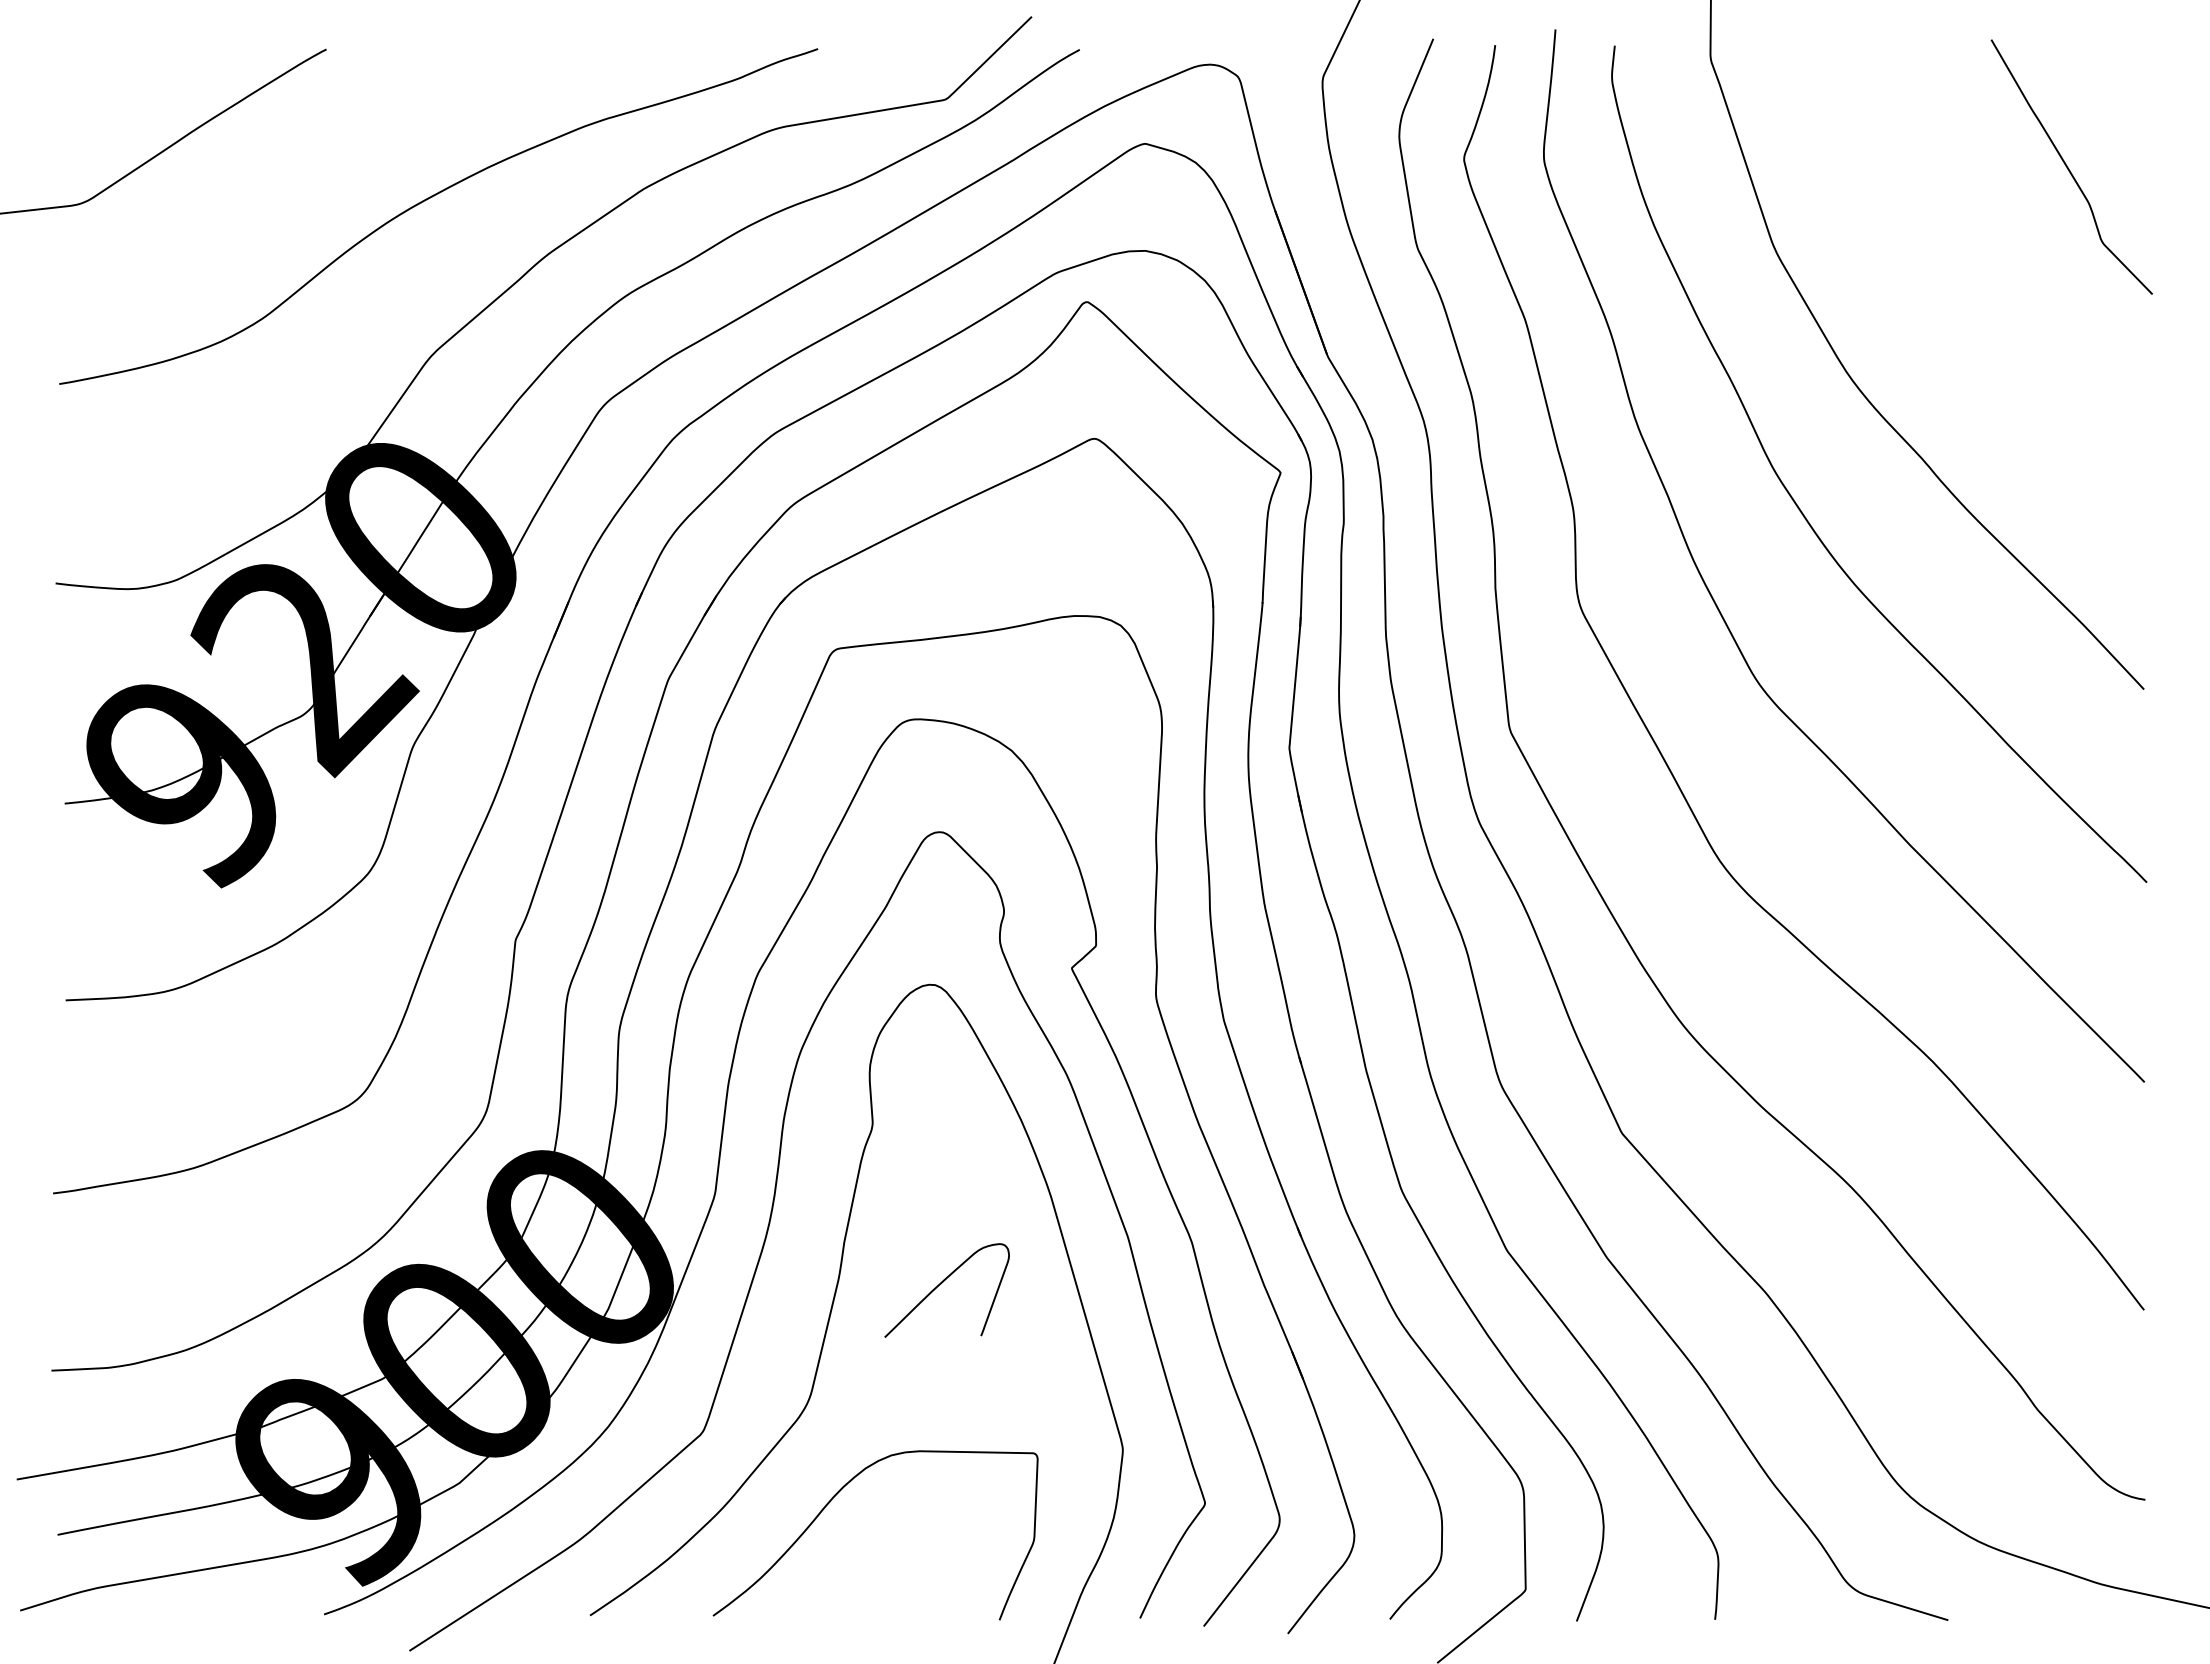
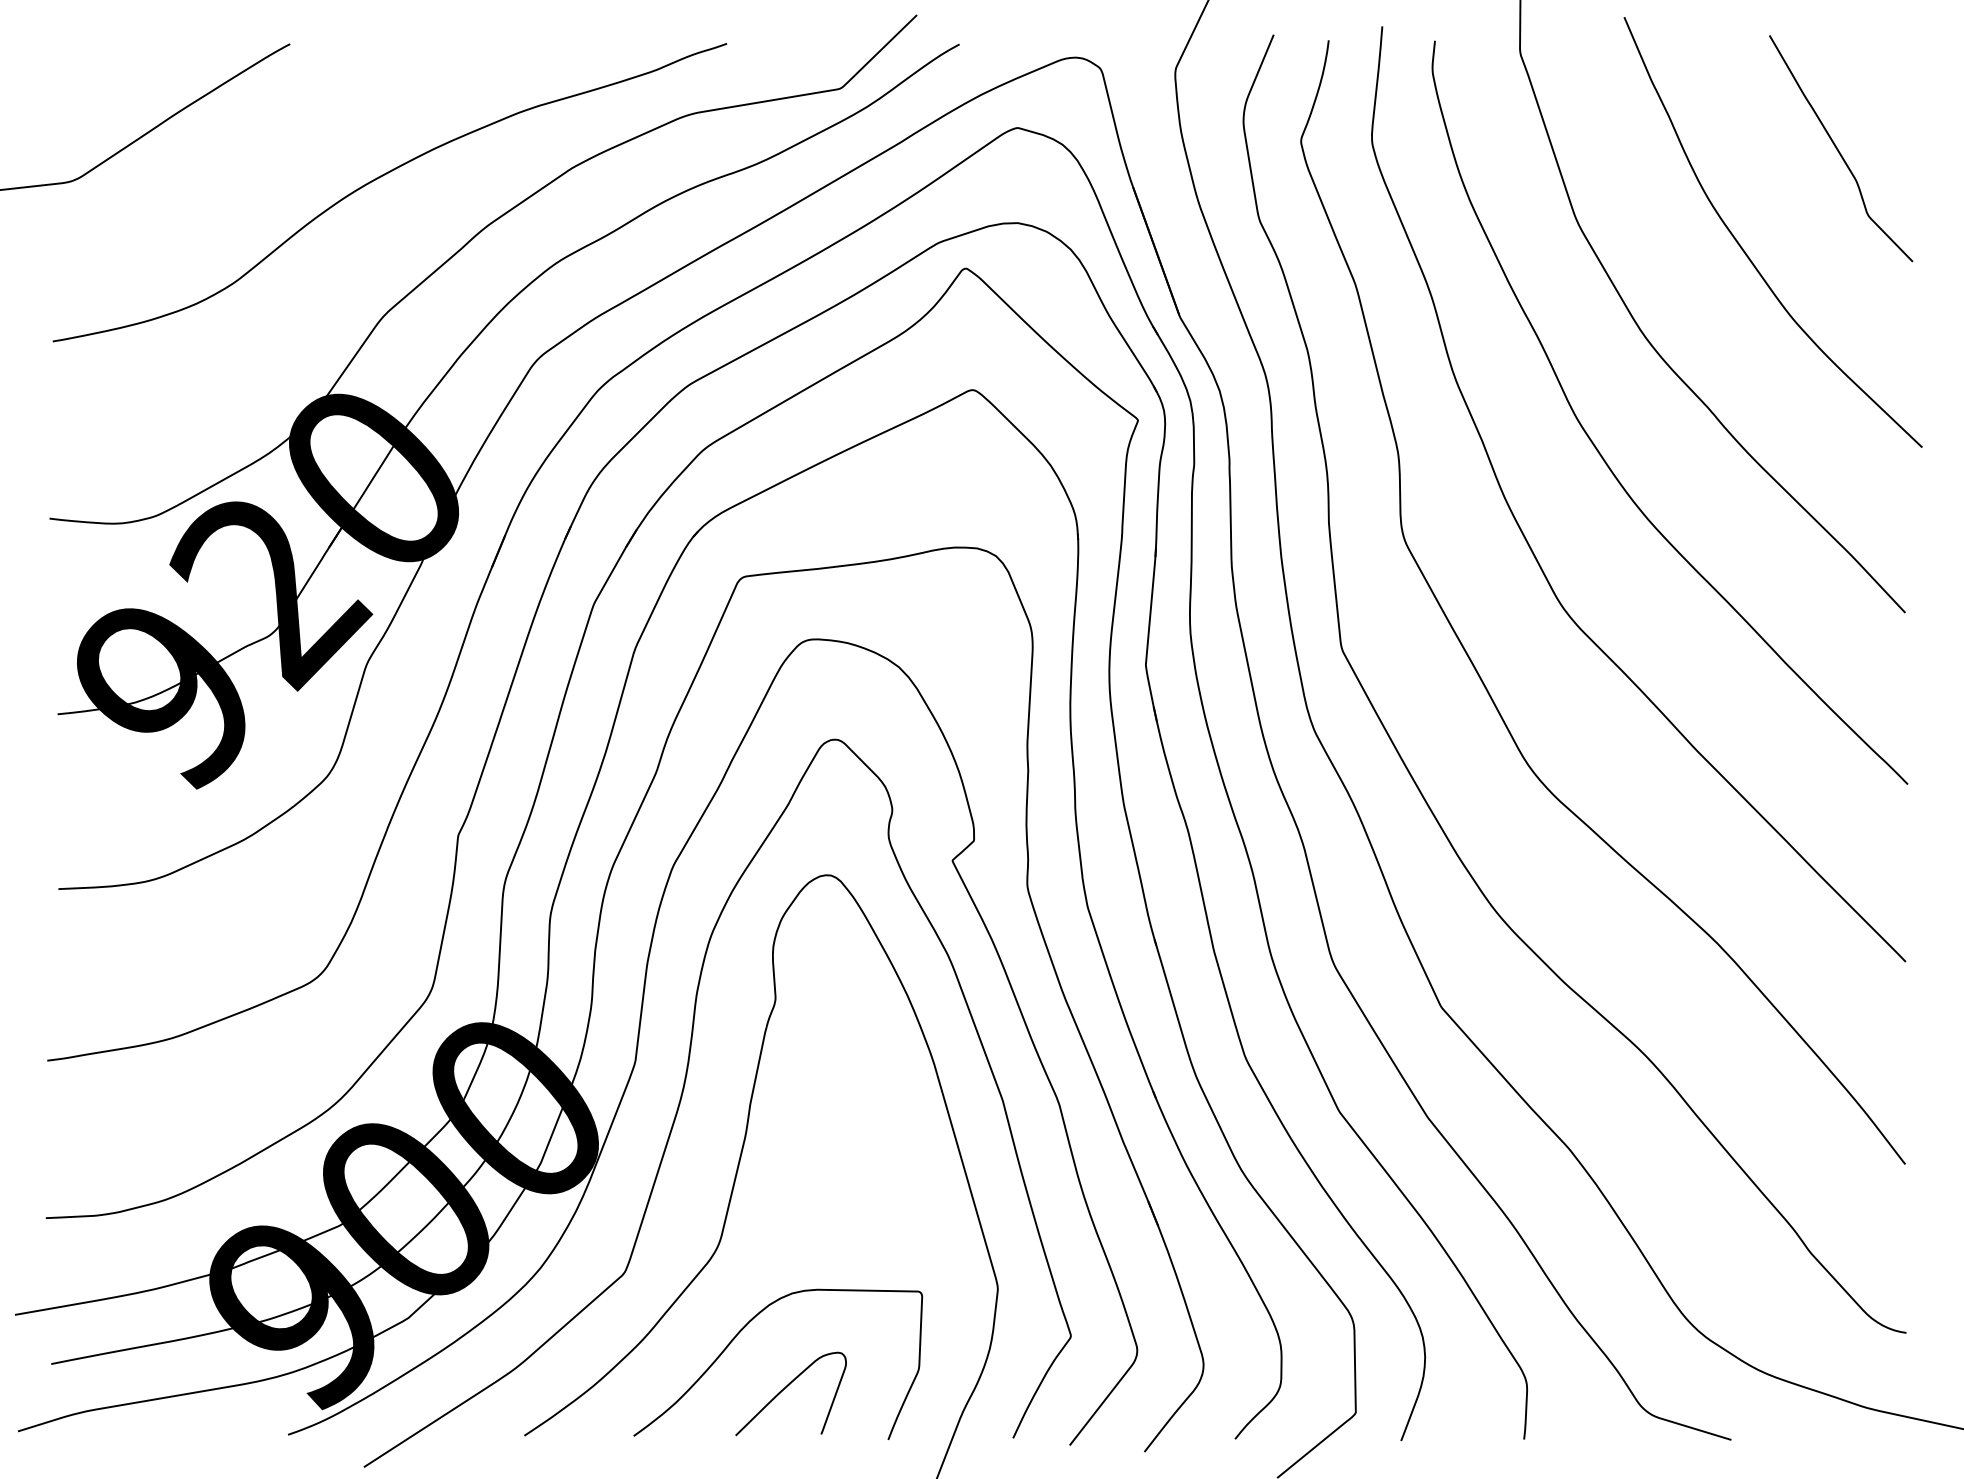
curve: (1962, 280) -> (1743, 249), added
curve: (941, 1284) -> (786, 1388), moved

